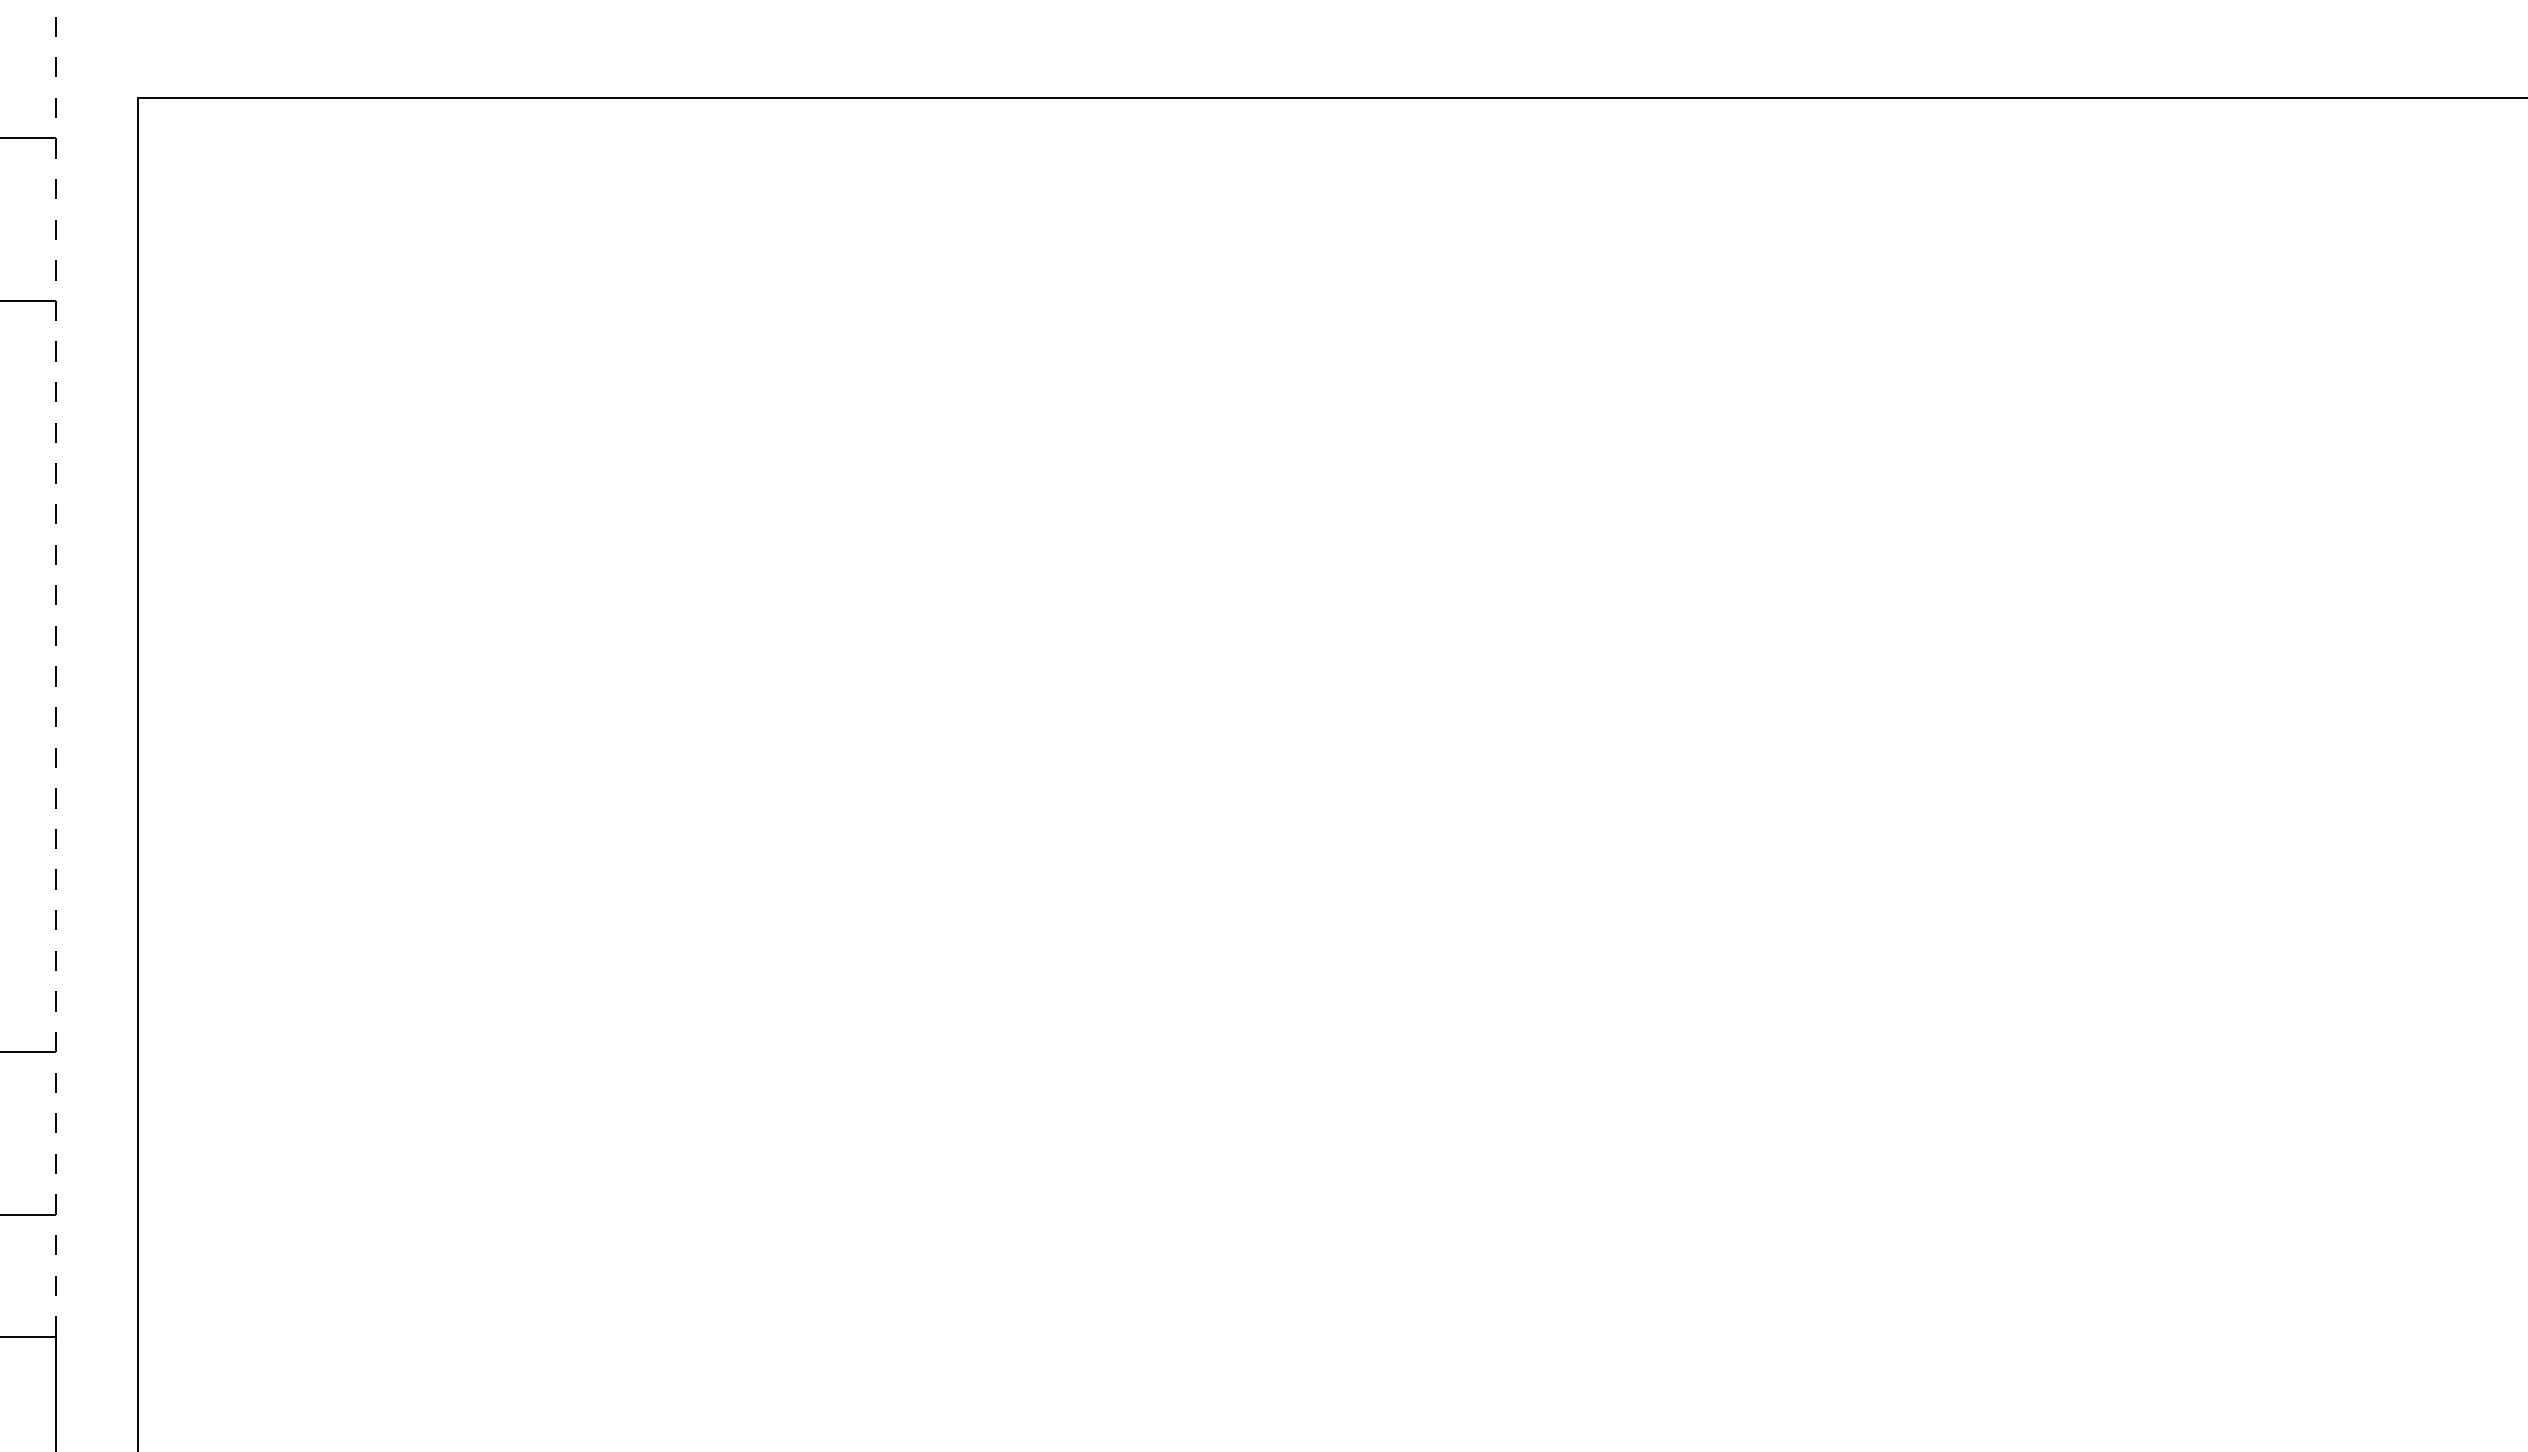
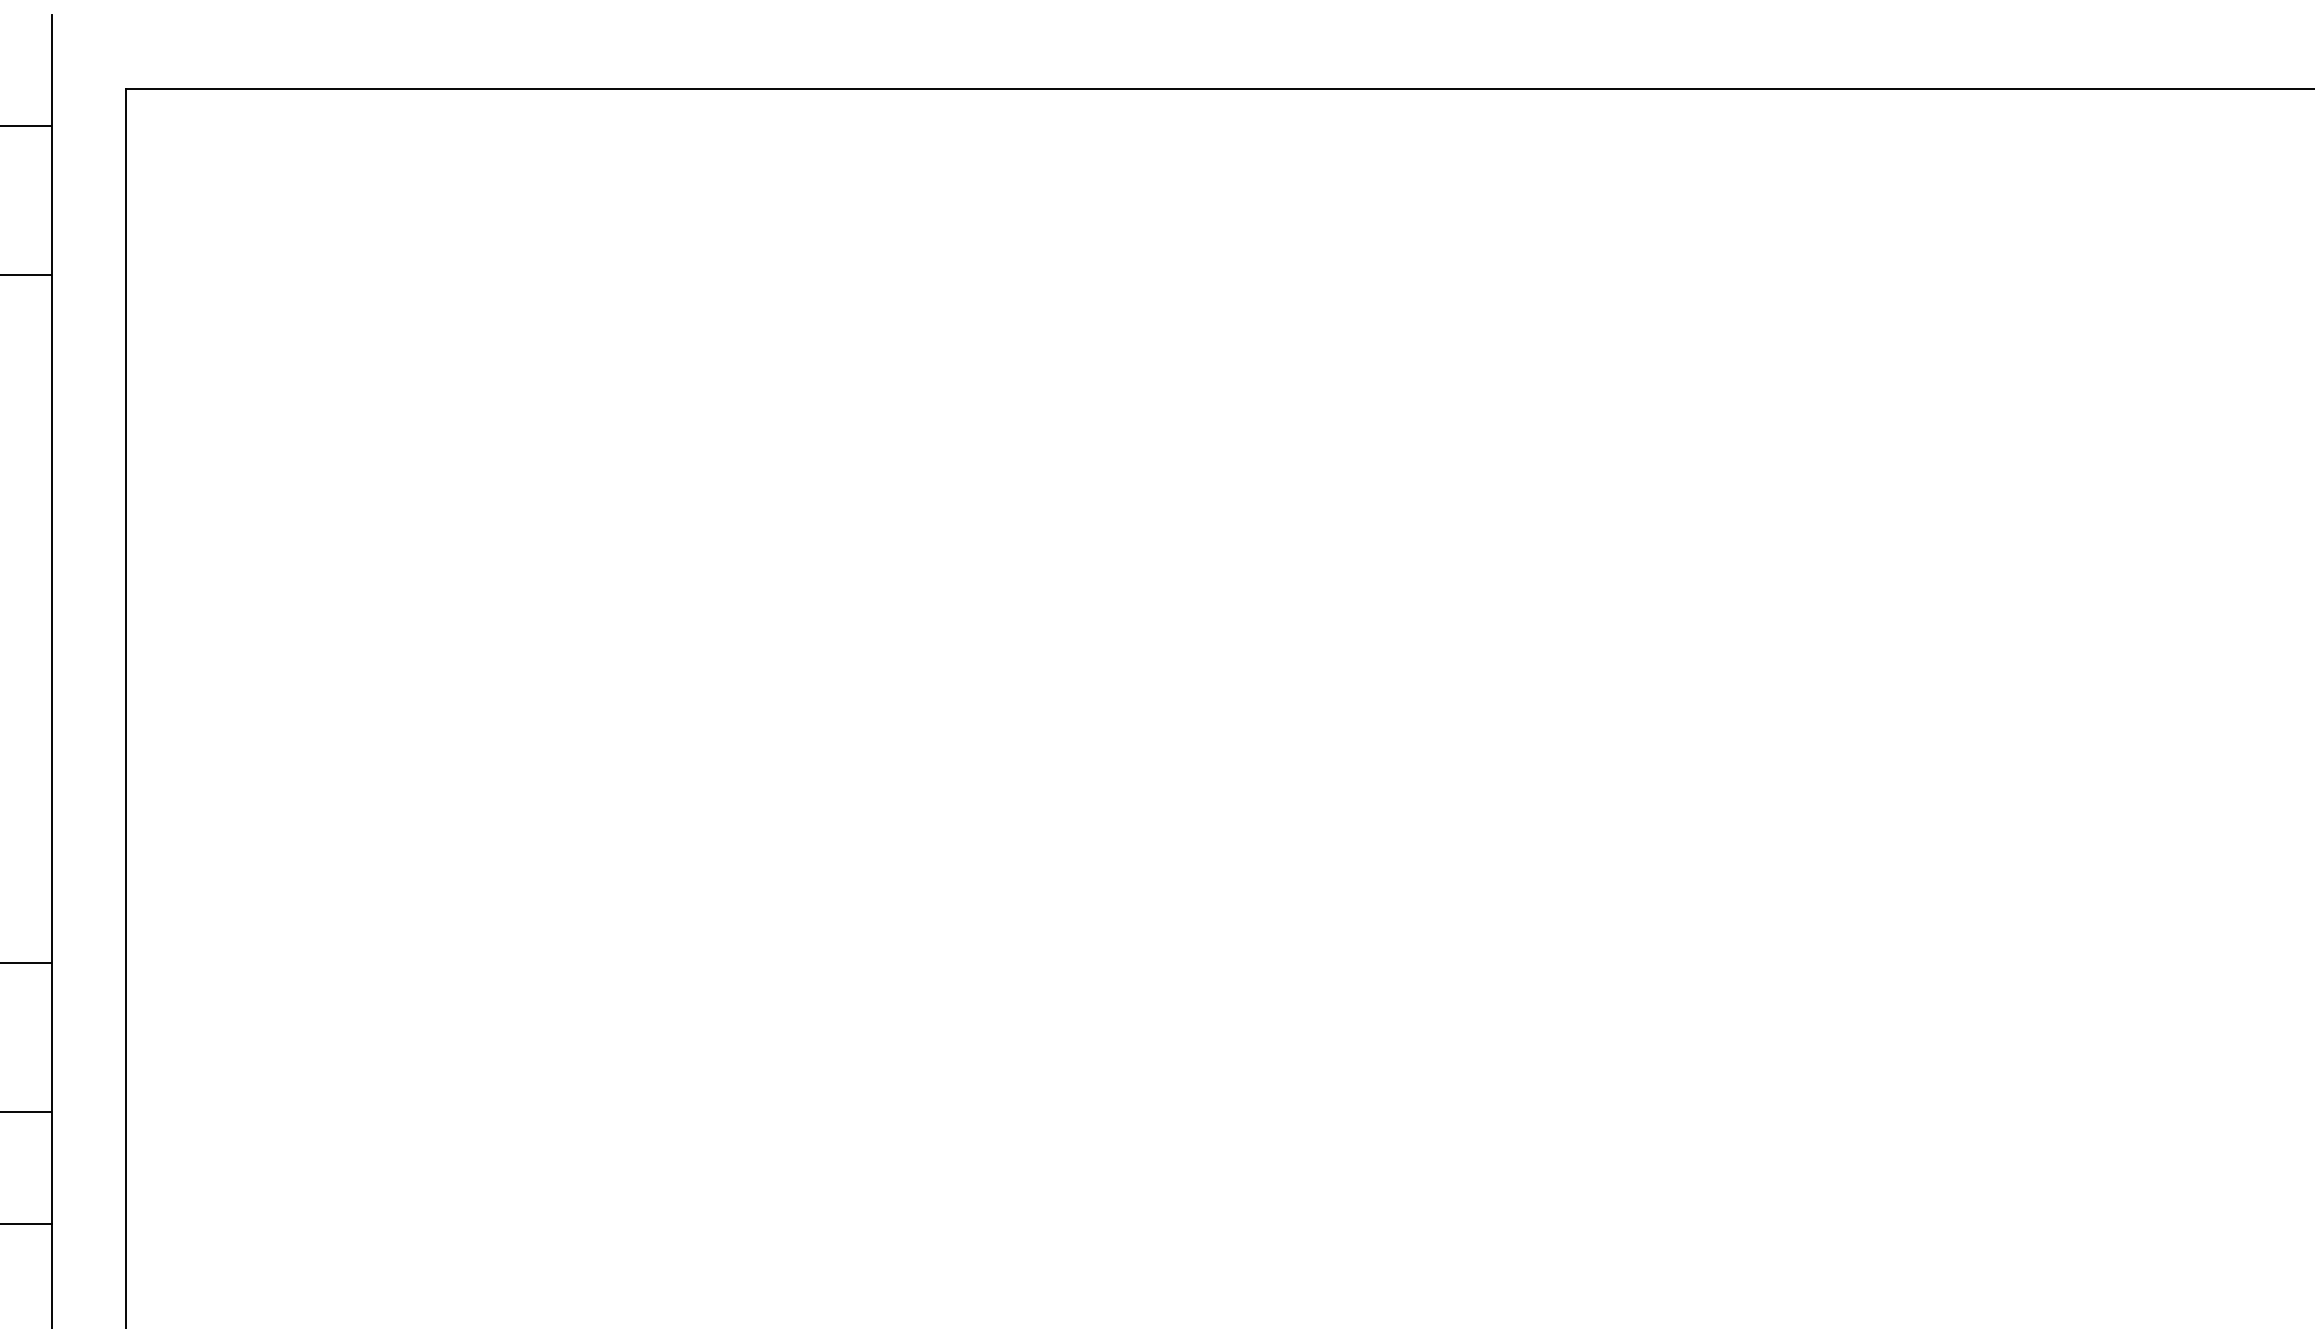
line: (56, 676) -> (51, 619), dashed -> solid

